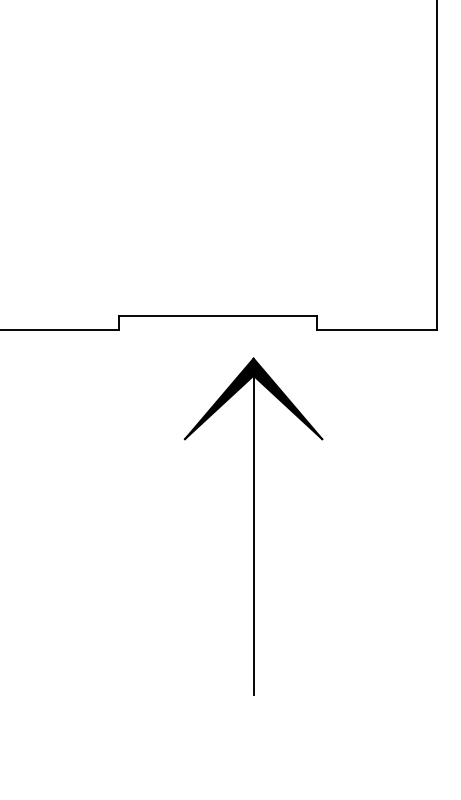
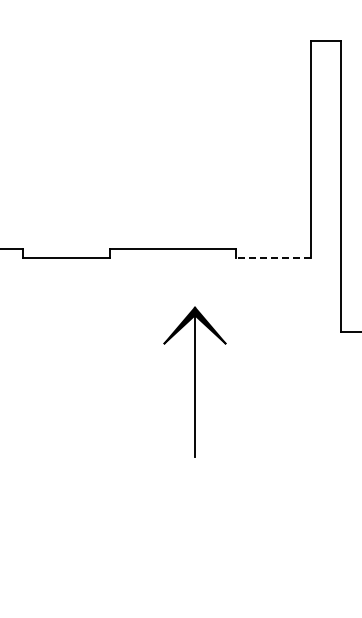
line: (377, 329) -> (273, 257), solid -> dashed
part: (252, 525) -> (194, 381), size x0.7

